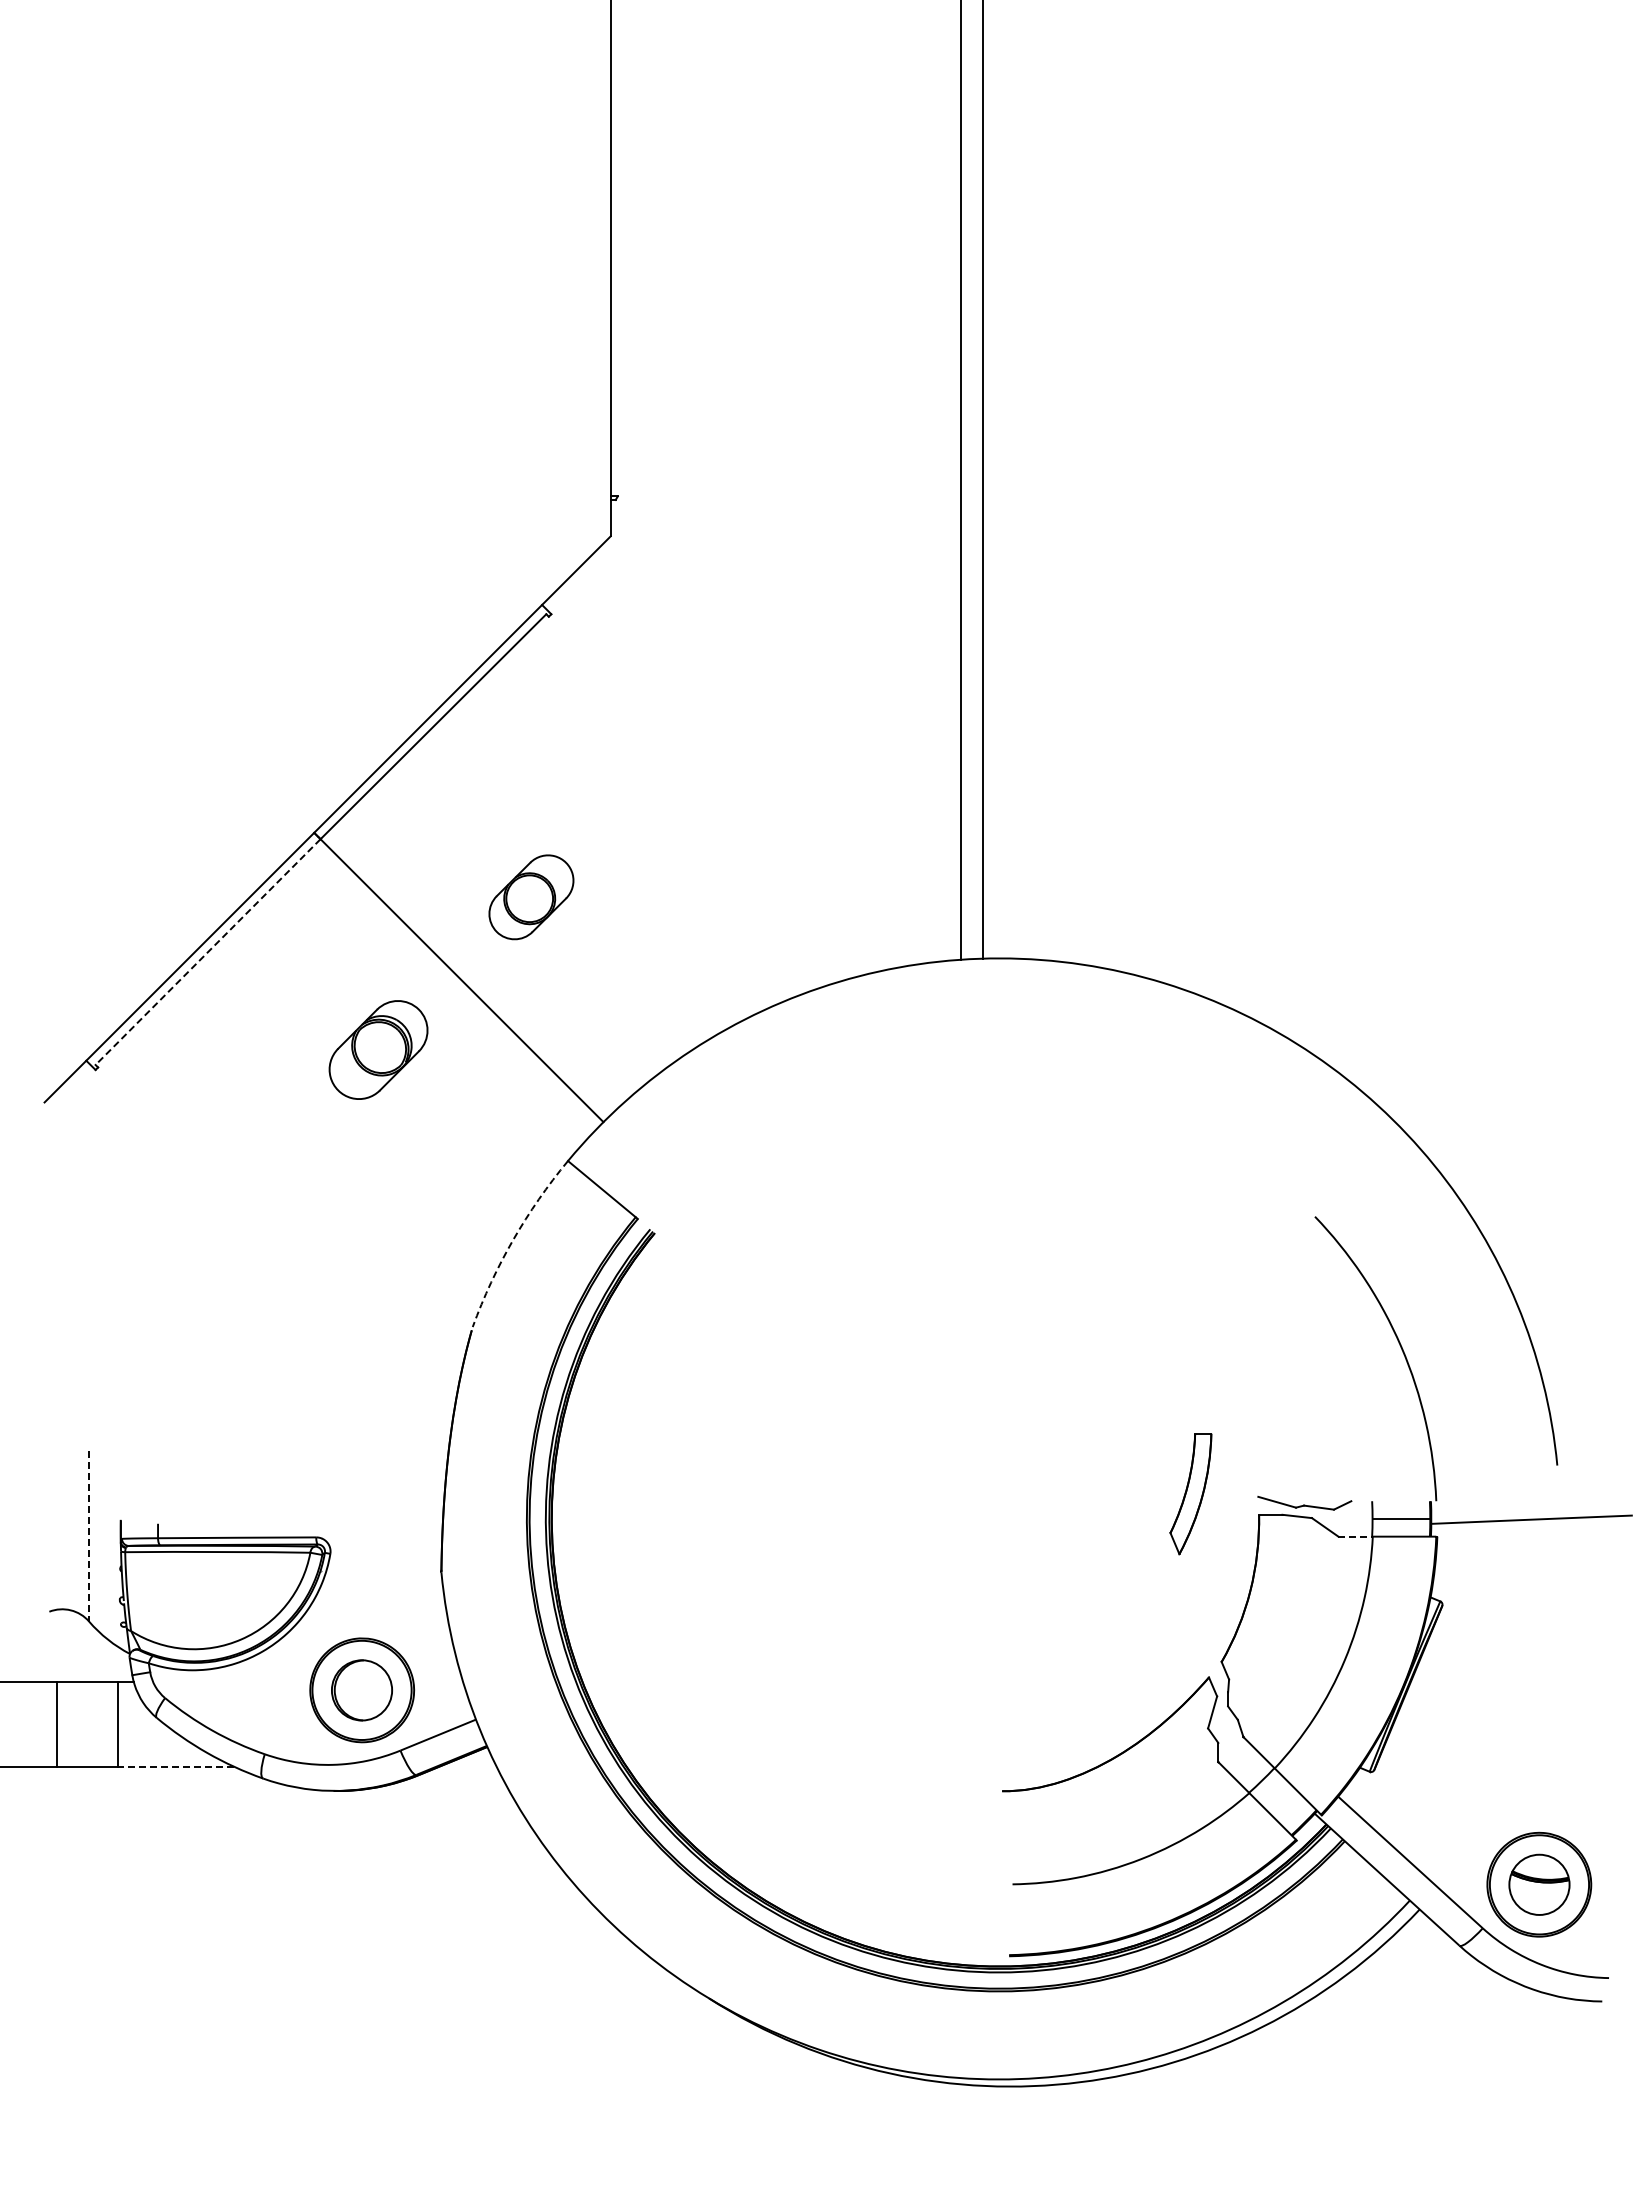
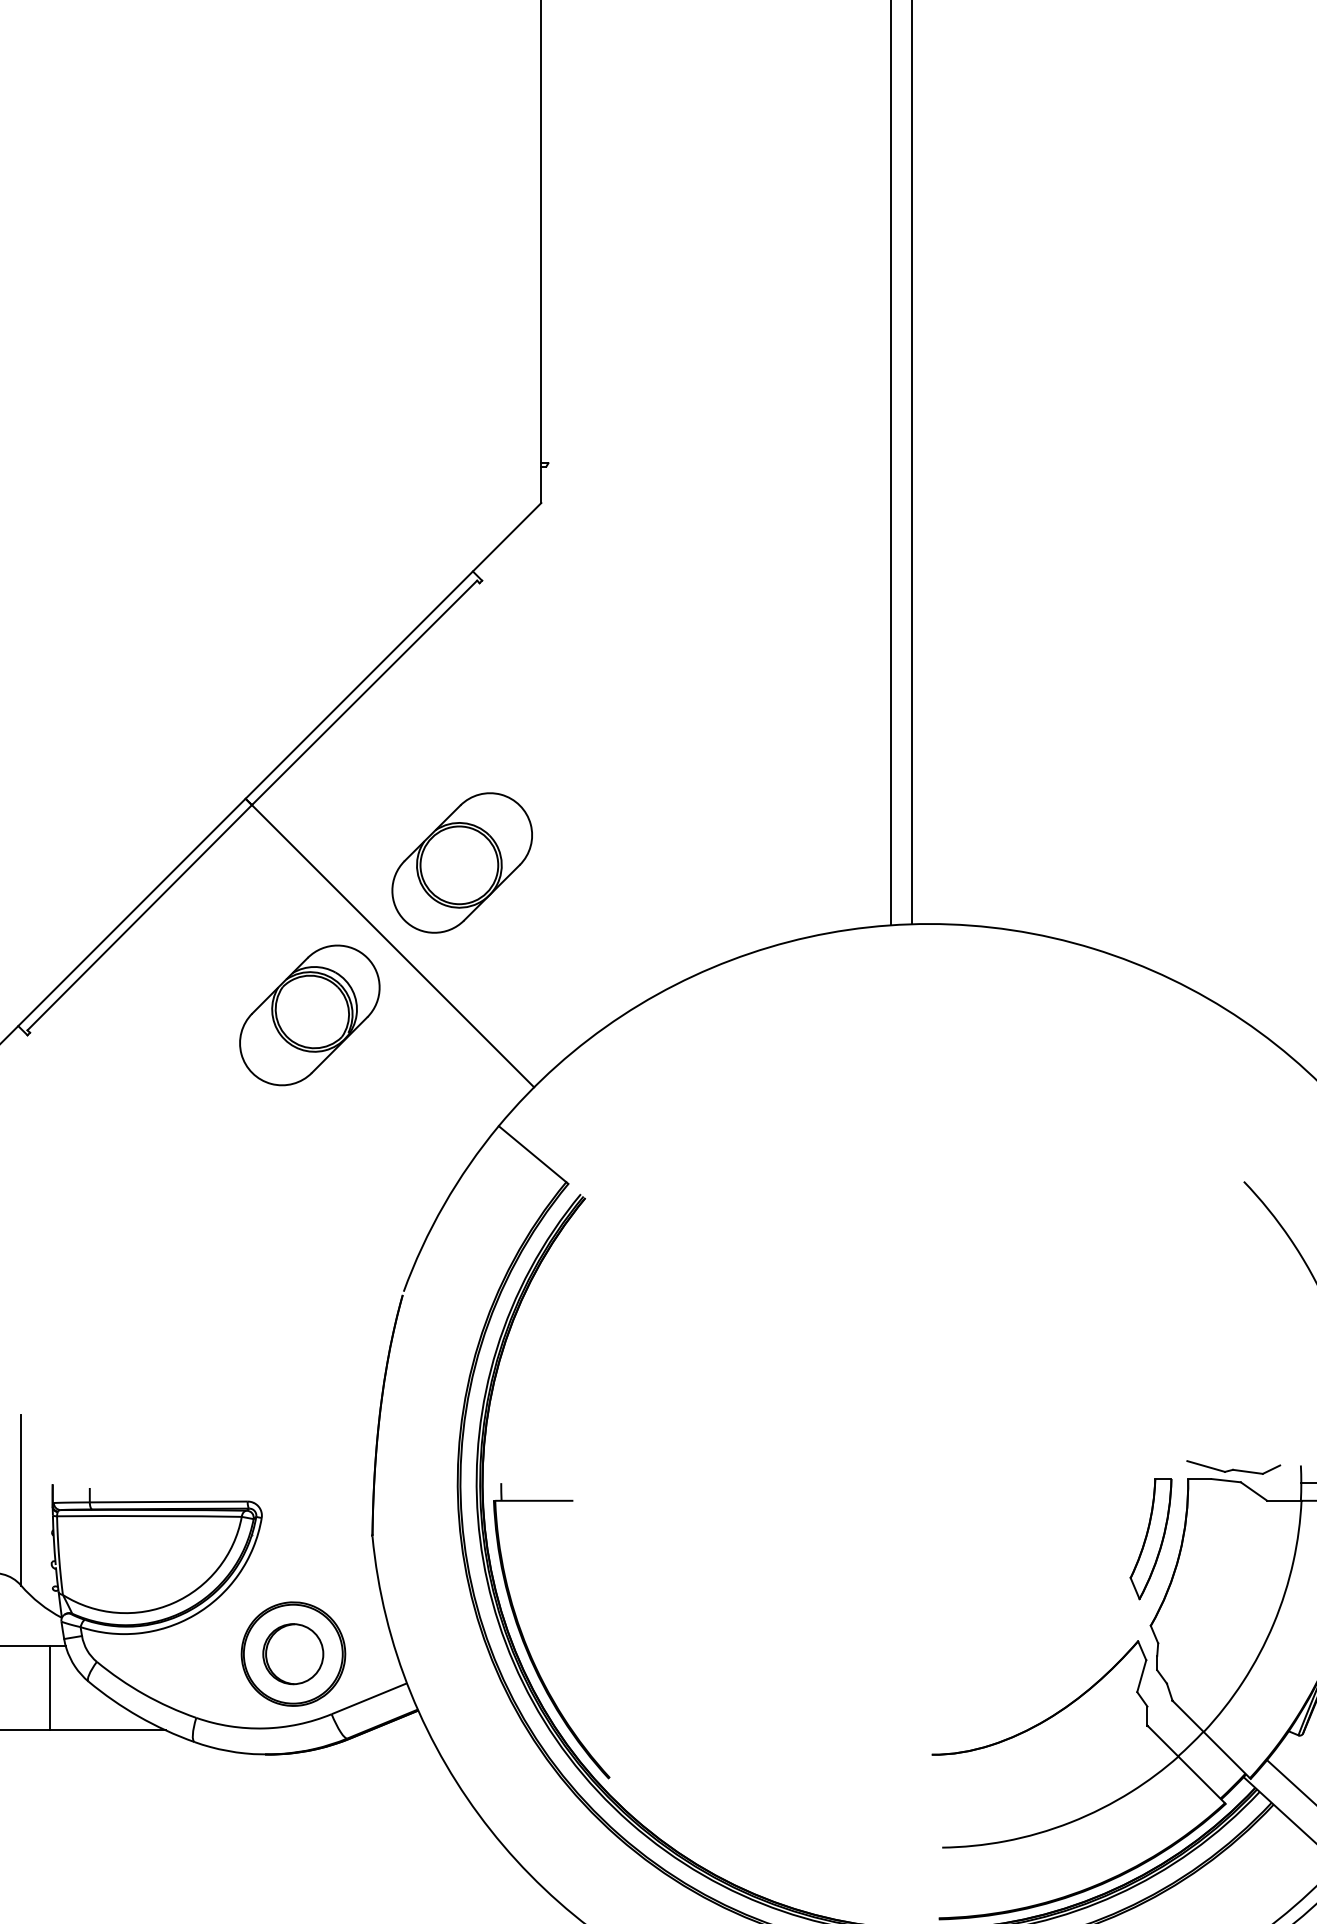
part: (531, 897) -> (462, 863), size x1.67
line: (207, 952) -> (139, 918), dashed -> solid
part: (378, 1049) -> (309, 1014), size x1.43
arc: (513, 1239) -> (444, 1204), dashed -> solid
part: (1190, 1494) -> (1150, 1539), moved
line: (89, 1536) -> (21, 1500), dashed -> solid
line: (1356, 1536) -> (1285, 1500), dashed -> solid
part: (594, 1675) -> (525, 1639), added
line: (175, 1766) -> (107, 1730), dashed -> solid

